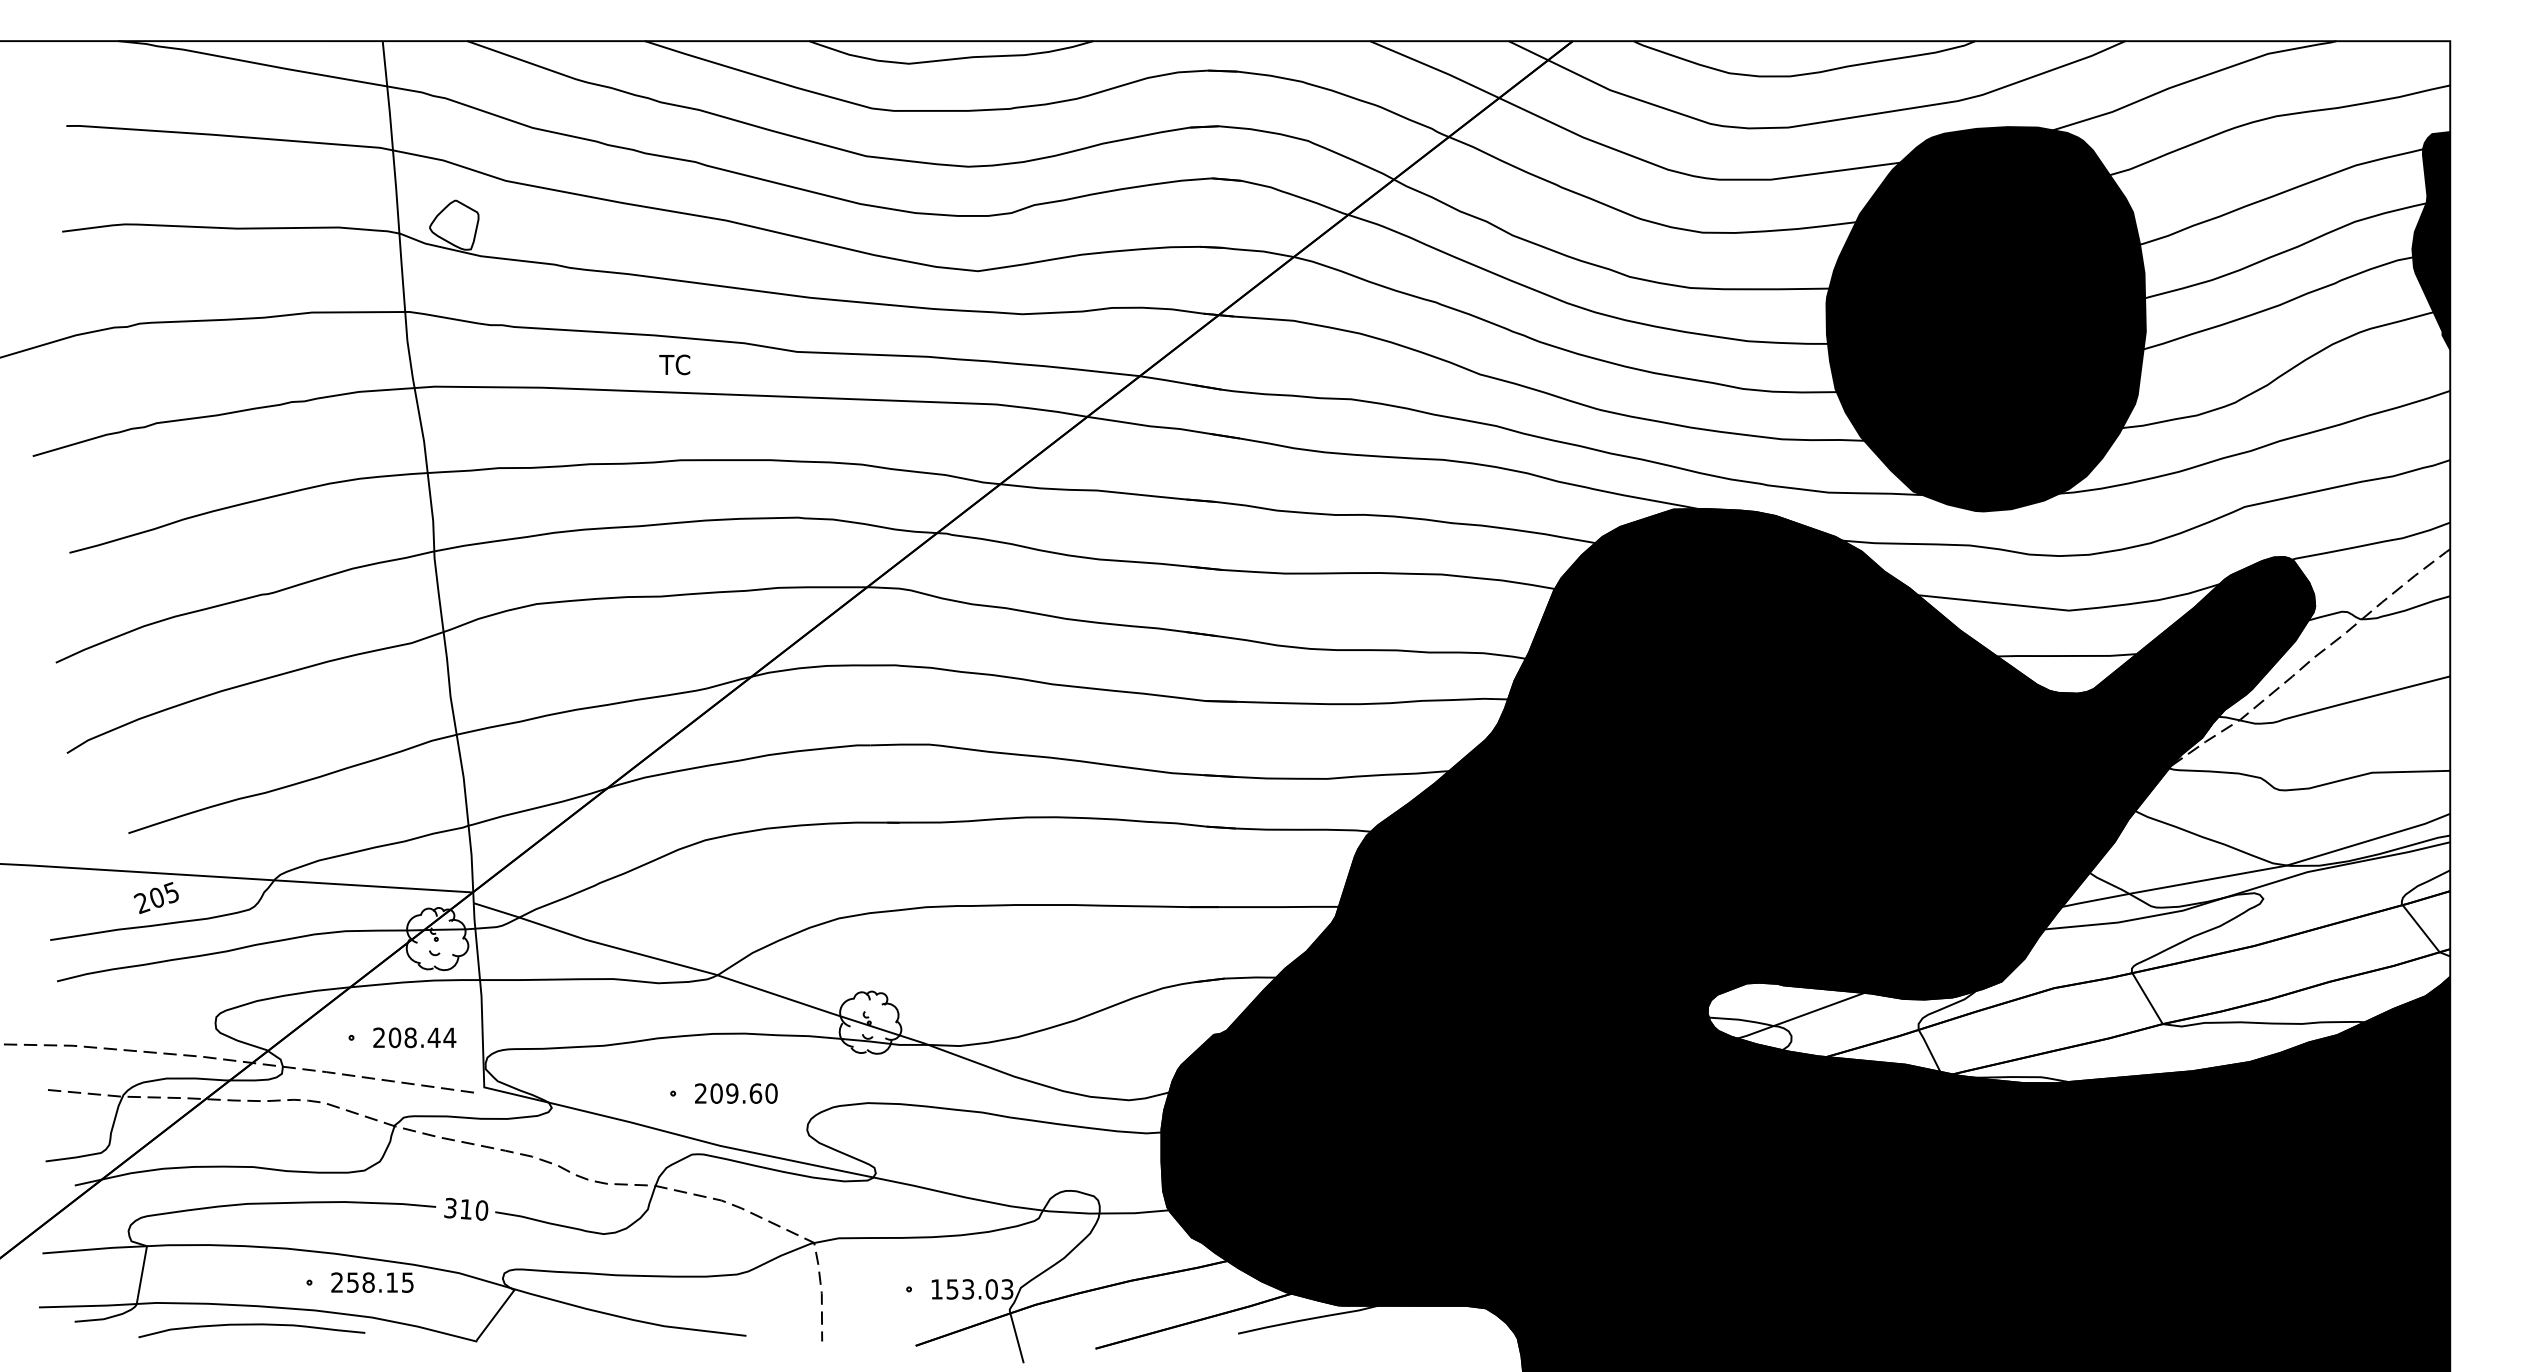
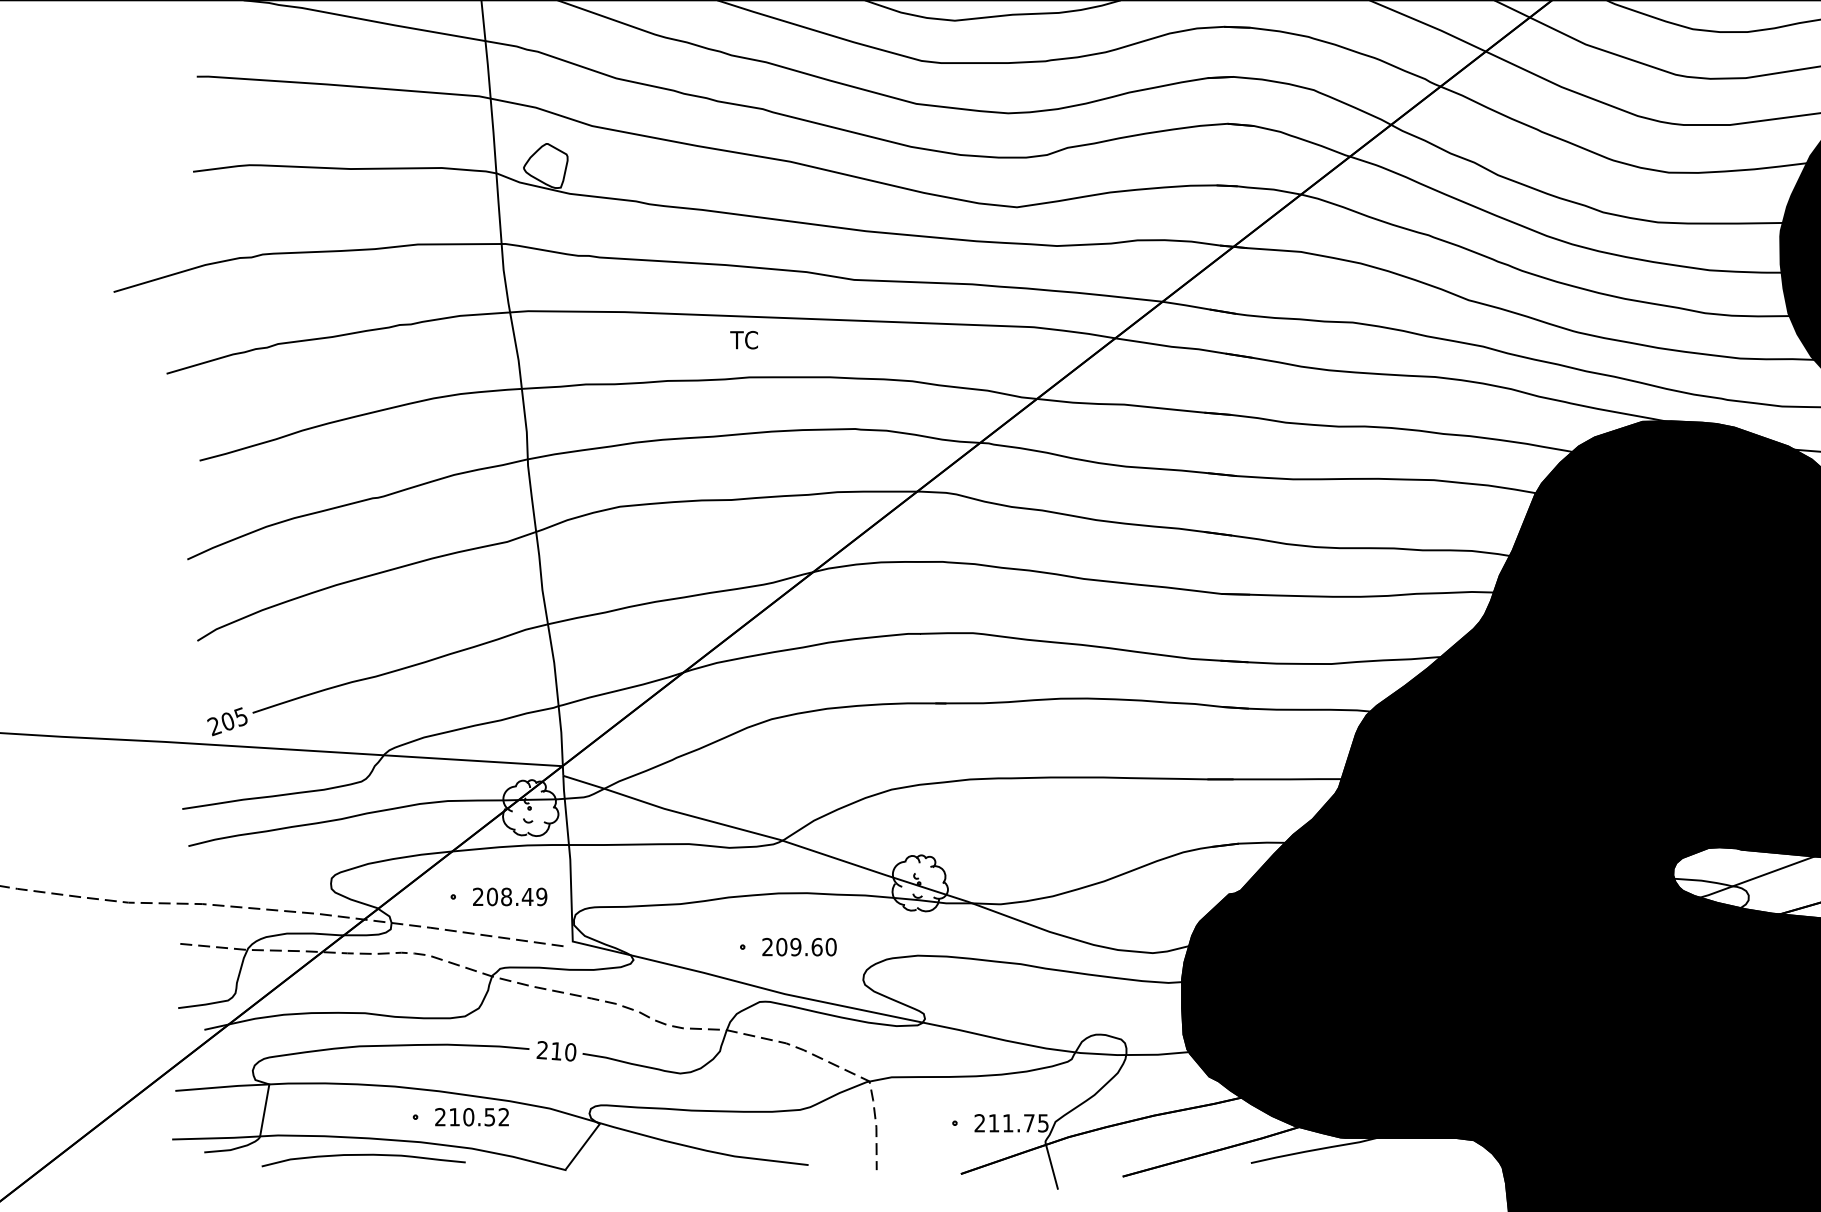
text: (674, 364) -> (743, 339), moved
text: (155, 898) -> (226, 722), moved
text: (449, 1037) -> (541, 896), 208.44 -> 208.49
text: (450, 1208) -> (542, 1050), 310 -> 210
text: (380, 1282) -> (479, 1117), 258.15 -> 210.52
text: (972, 1289) -> (1011, 1123), 153.03 -> 211.75

